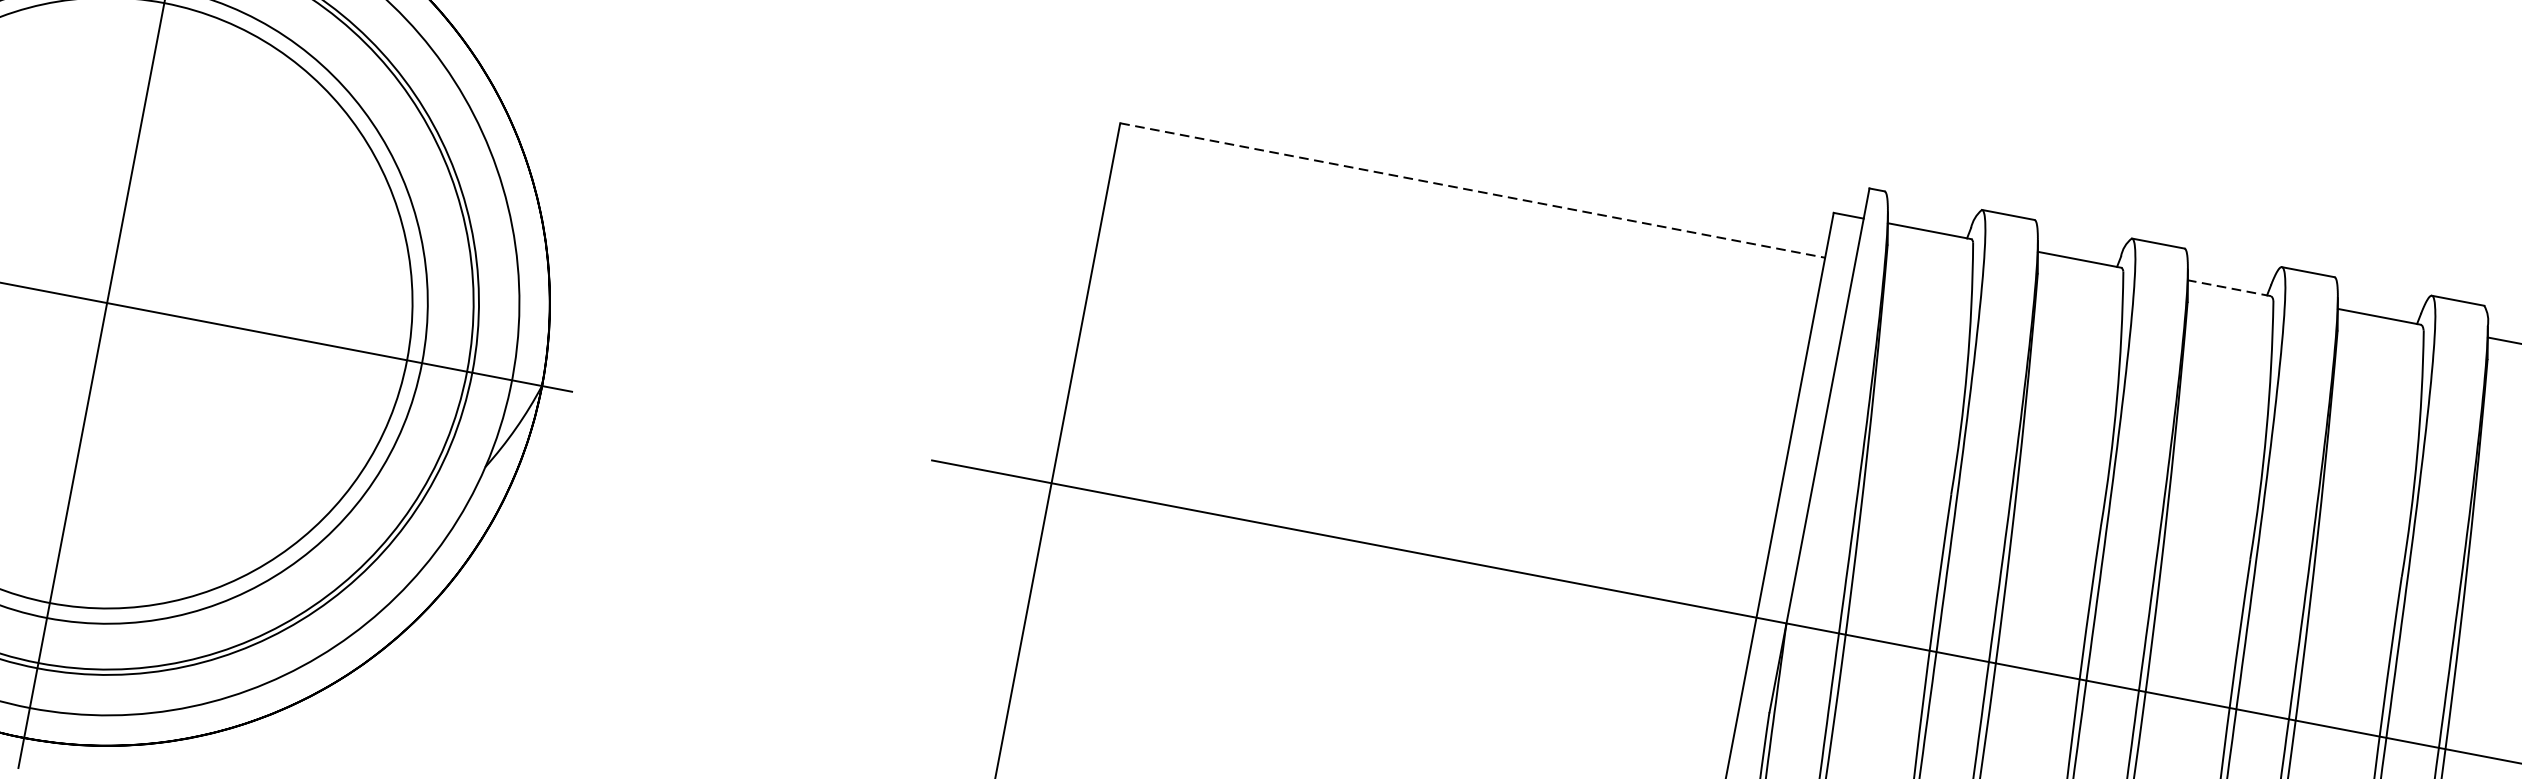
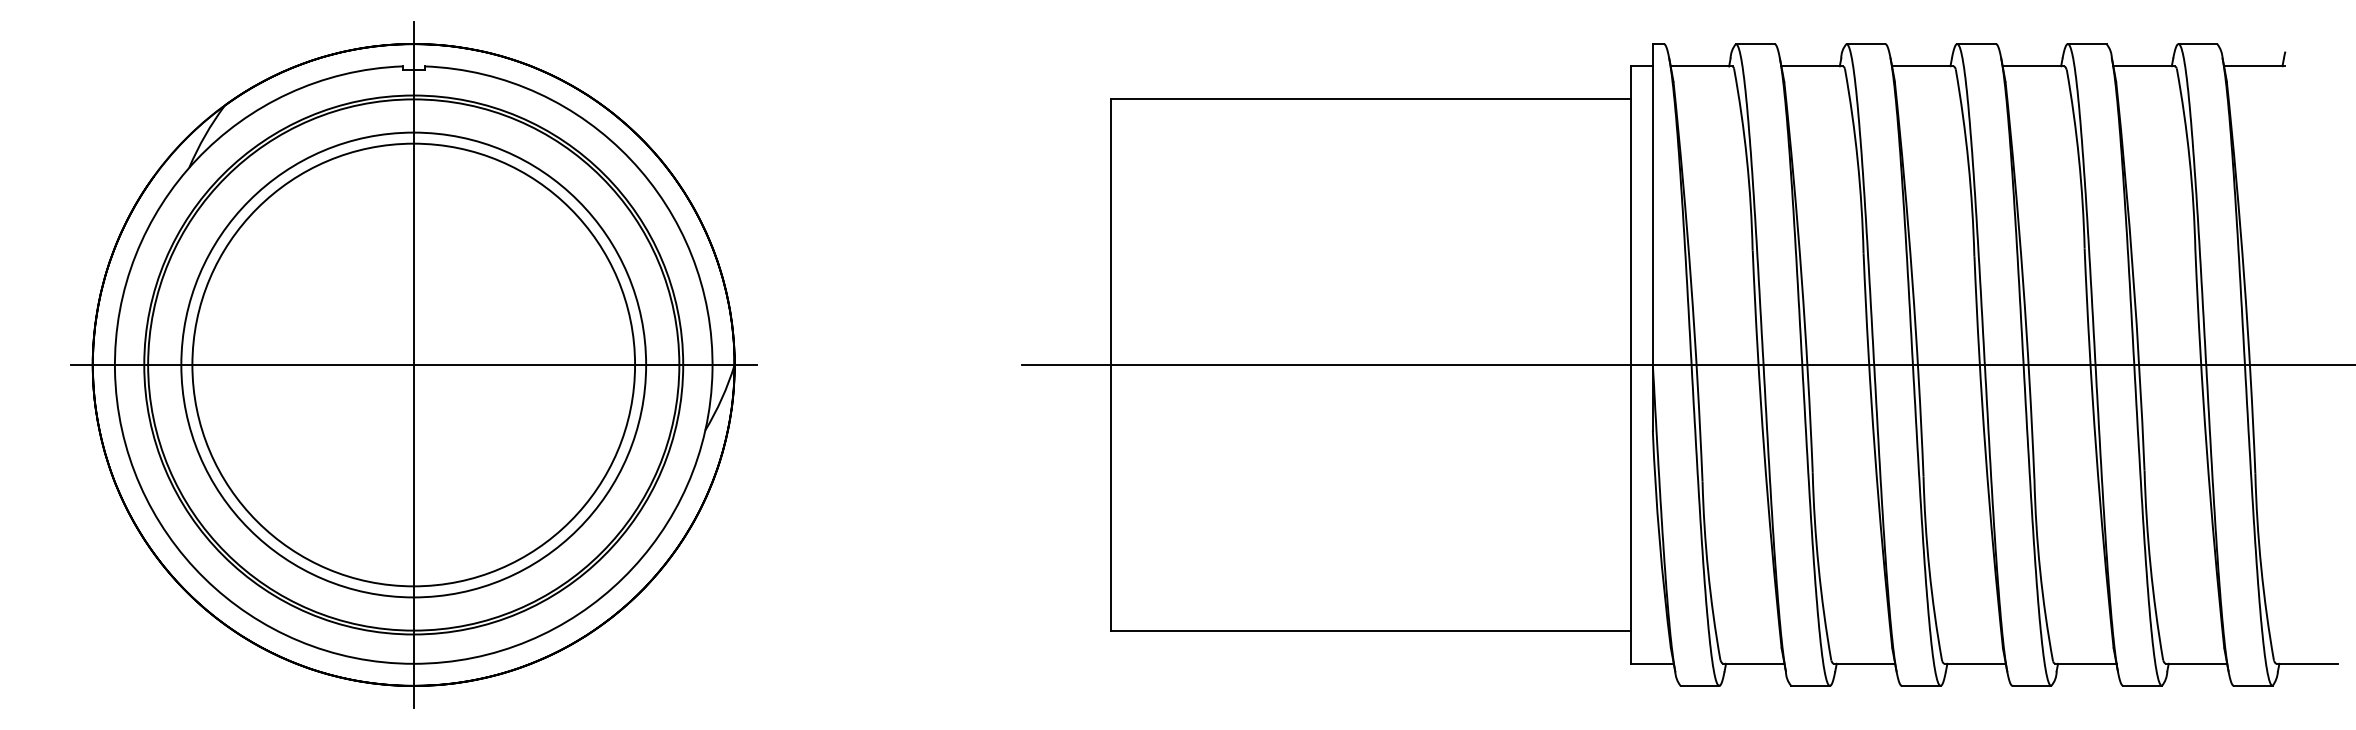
line: (1473, 190) -> (1371, 99), dashed -> solid
line: (2229, 288) -> (1922, 66), dashed -> solid

